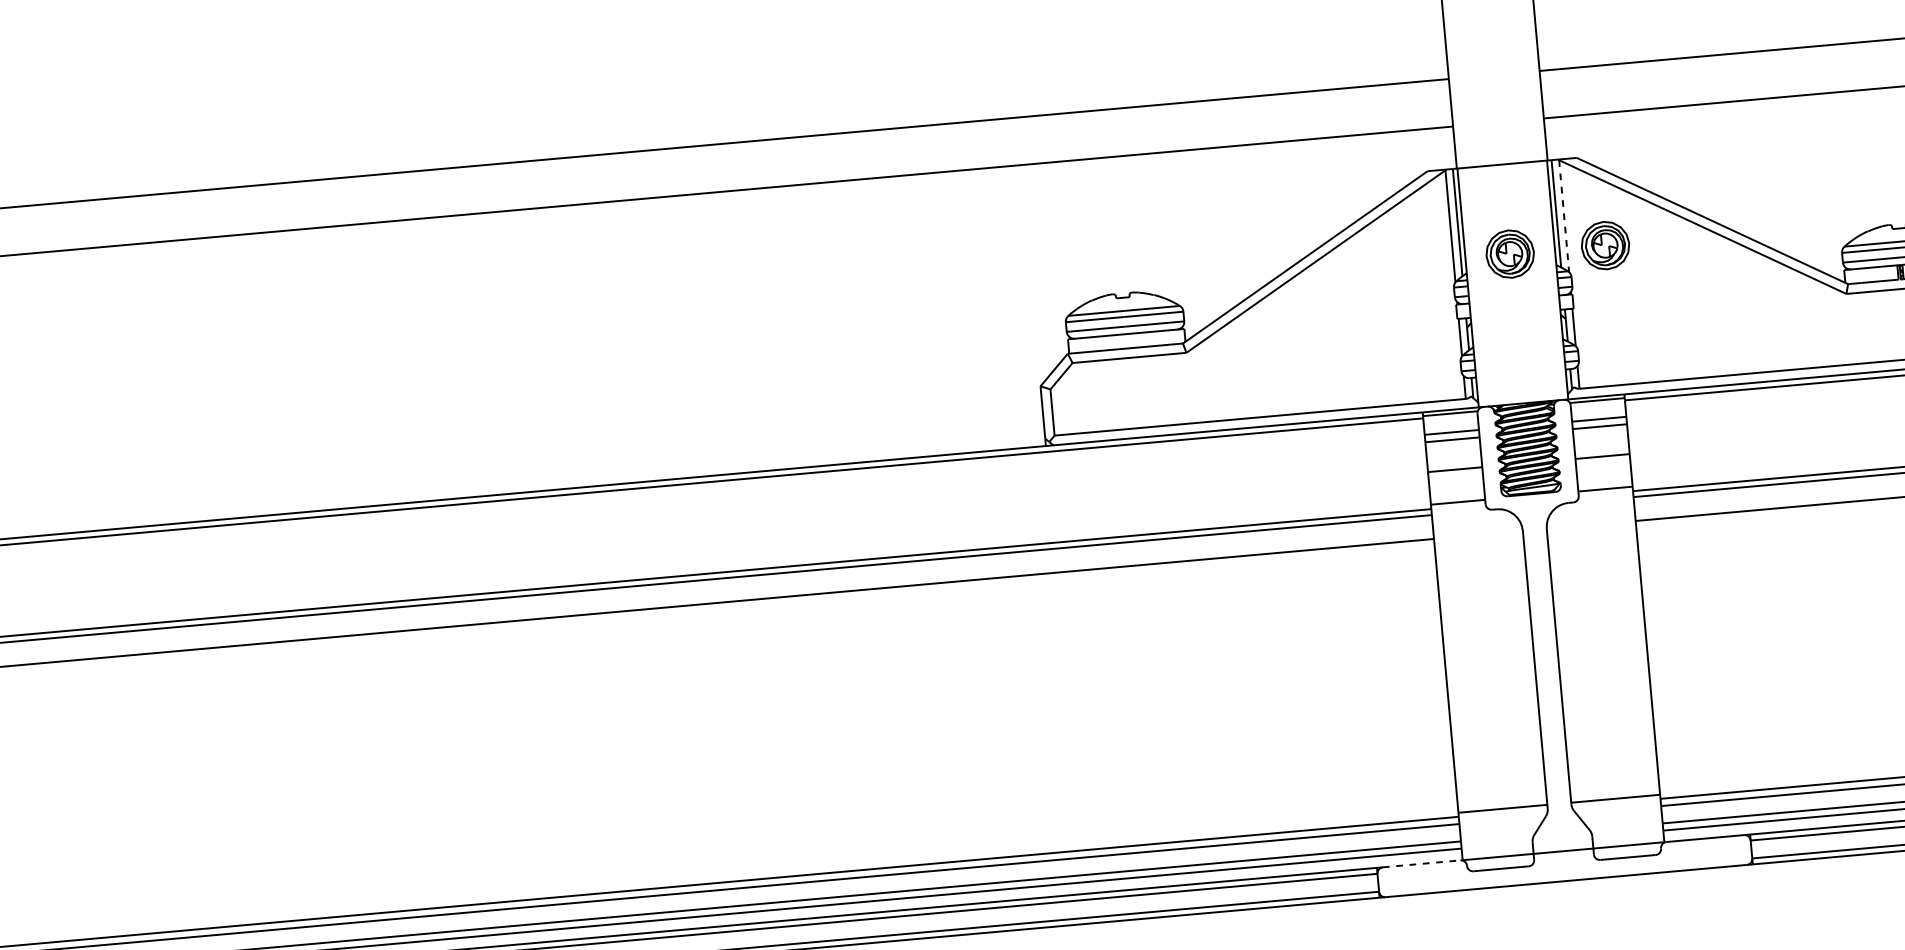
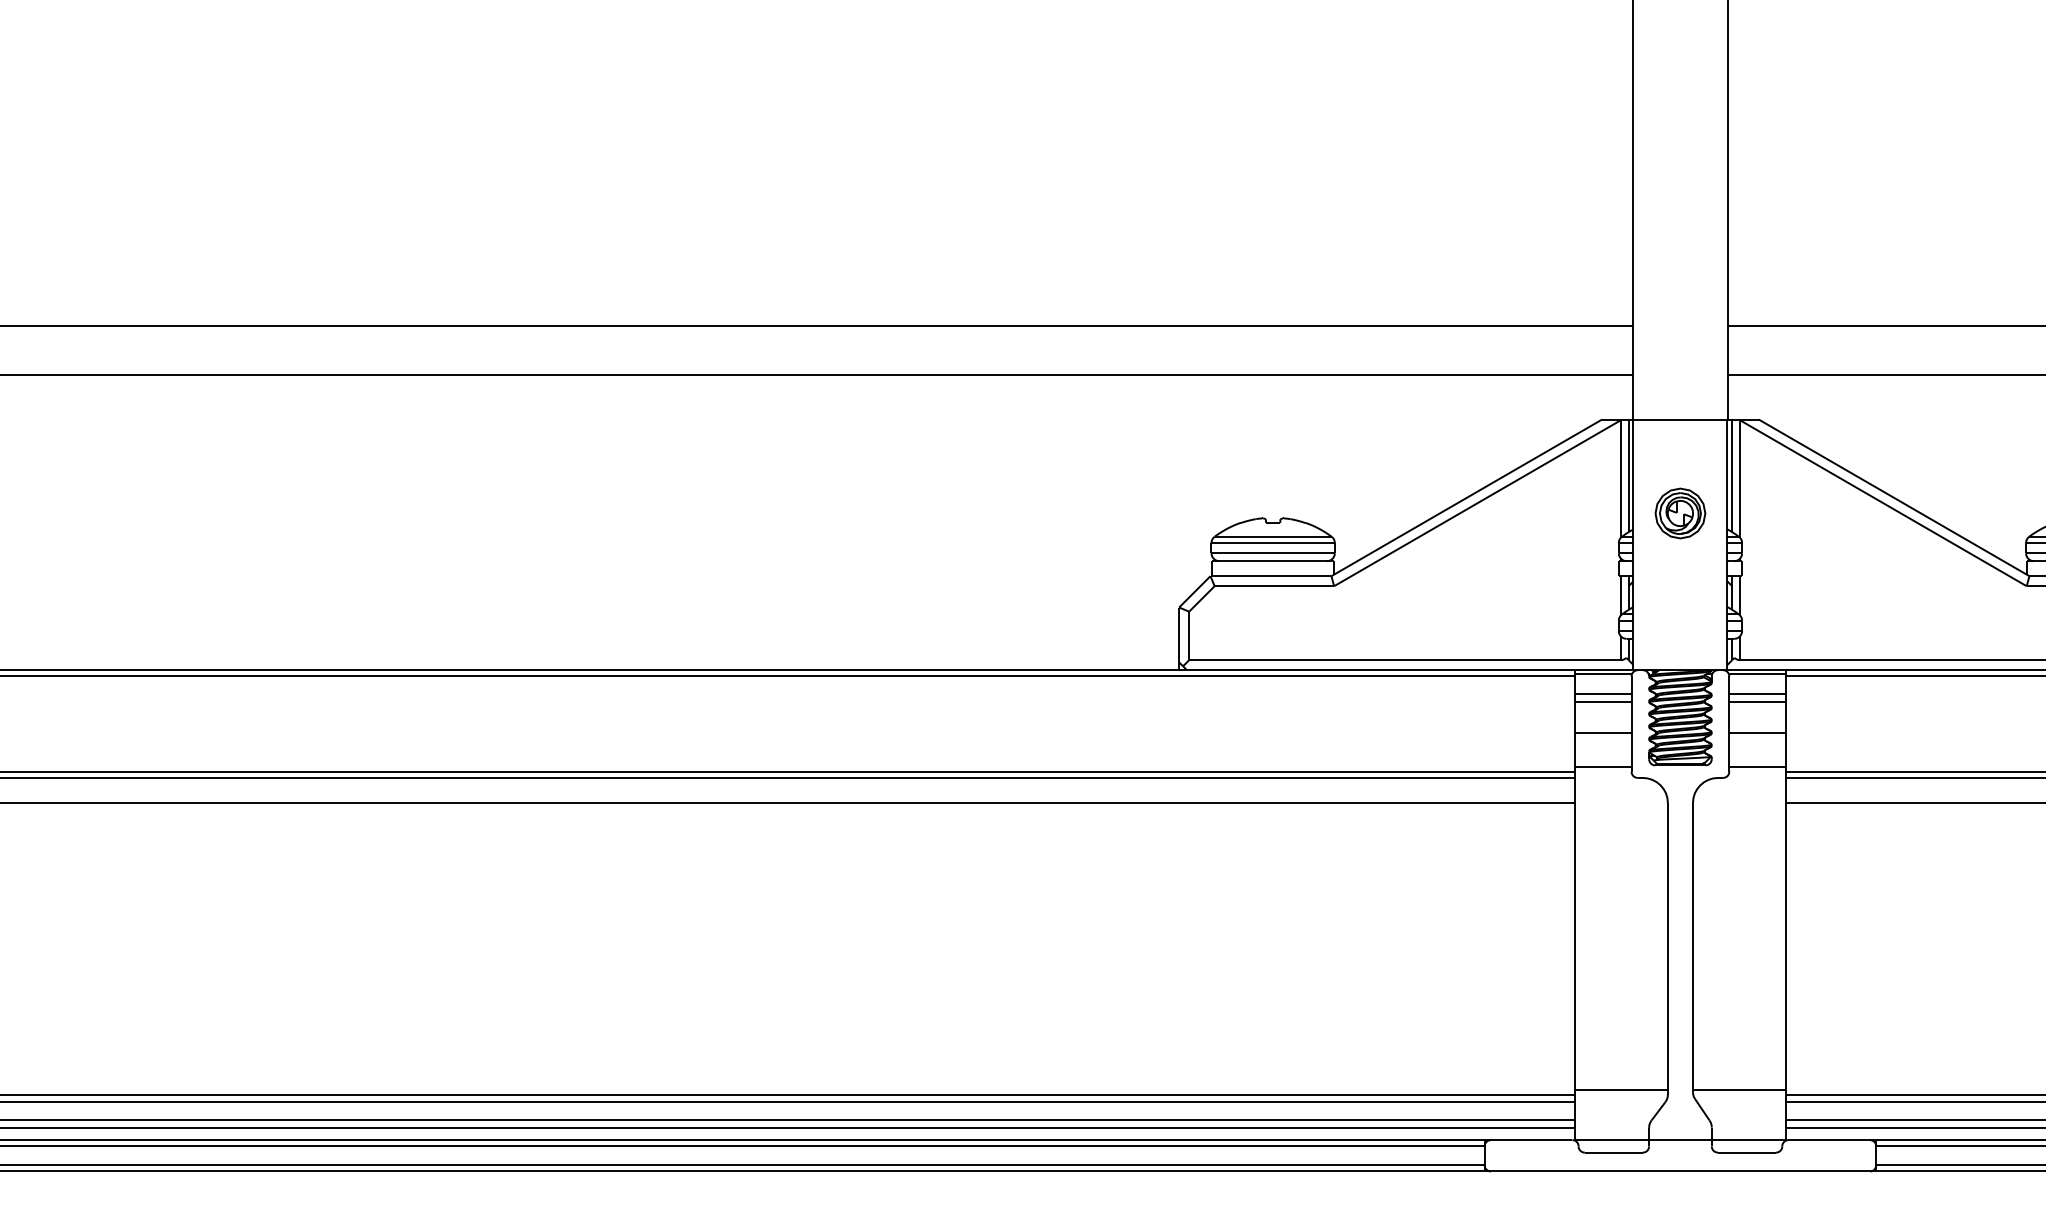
line: (1564, 216) -> (1740, 479), dashed -> solid
part: (1605, 245) -> (1780, 513), removed
line: (1421, 864) -> (1531, 1140), dashed -> solid

